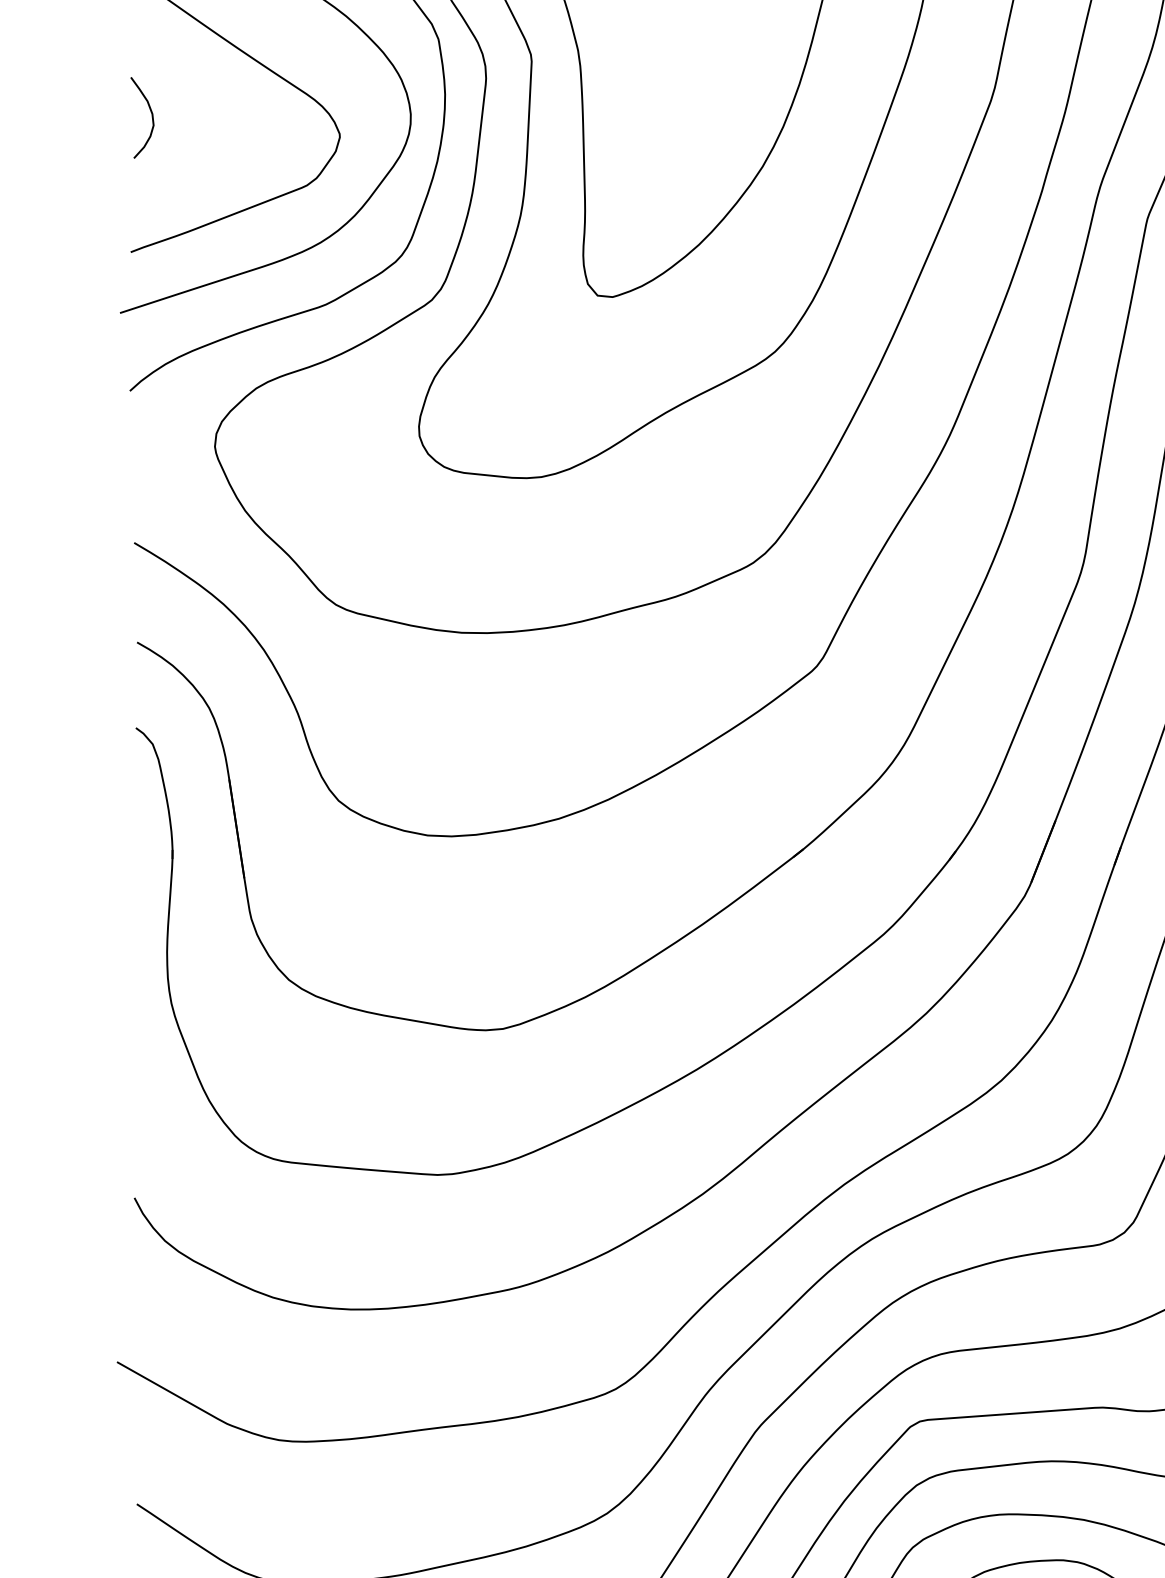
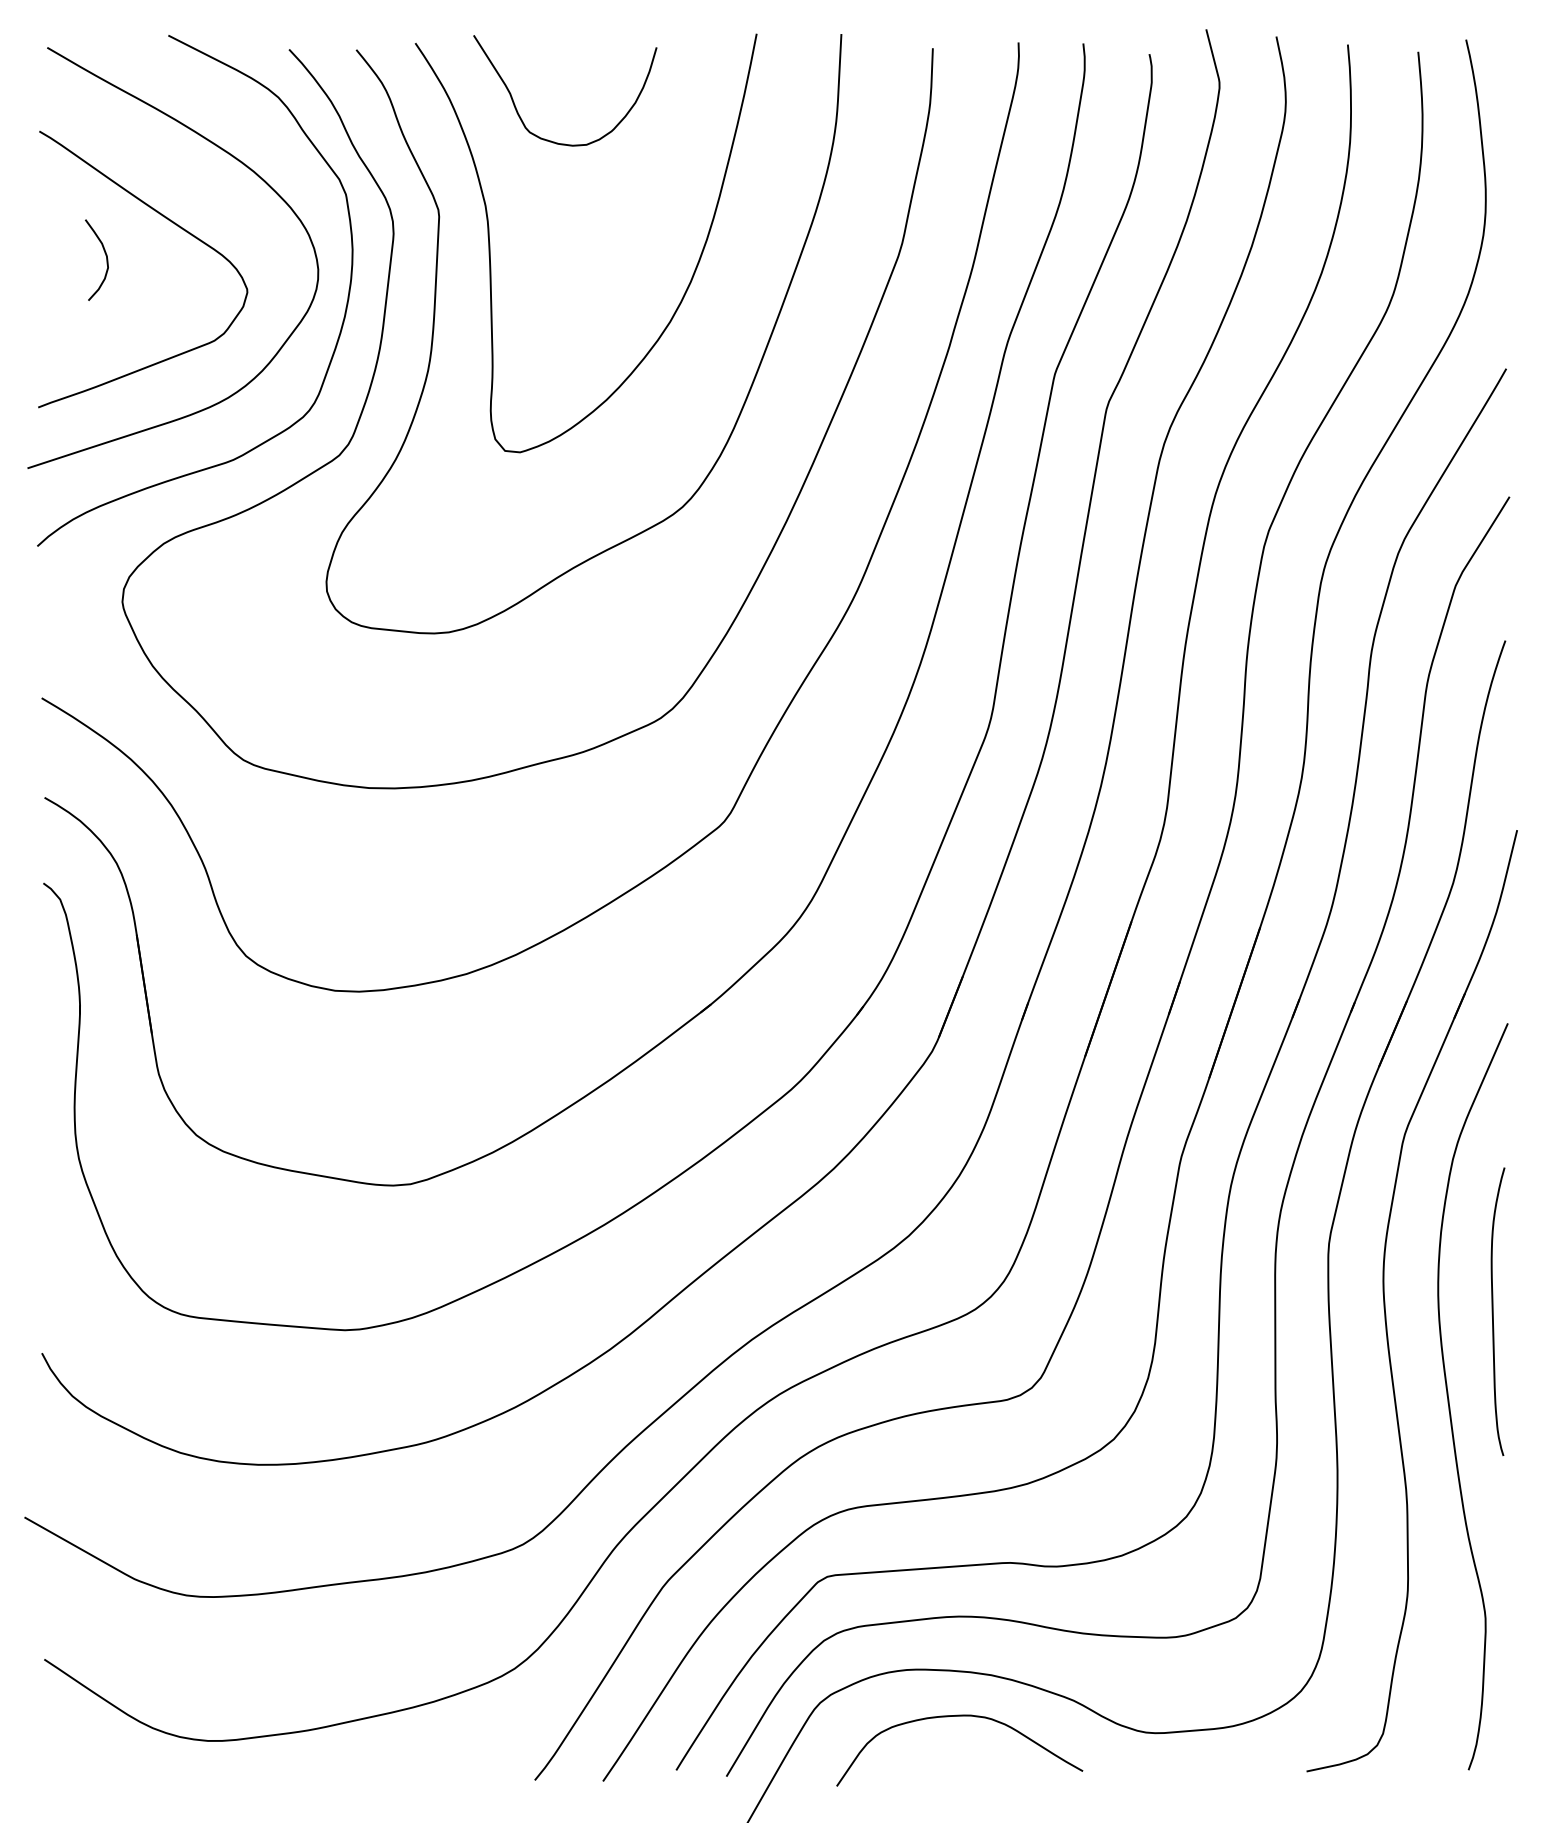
curve: (151, 113) -> (105, 255), moved

